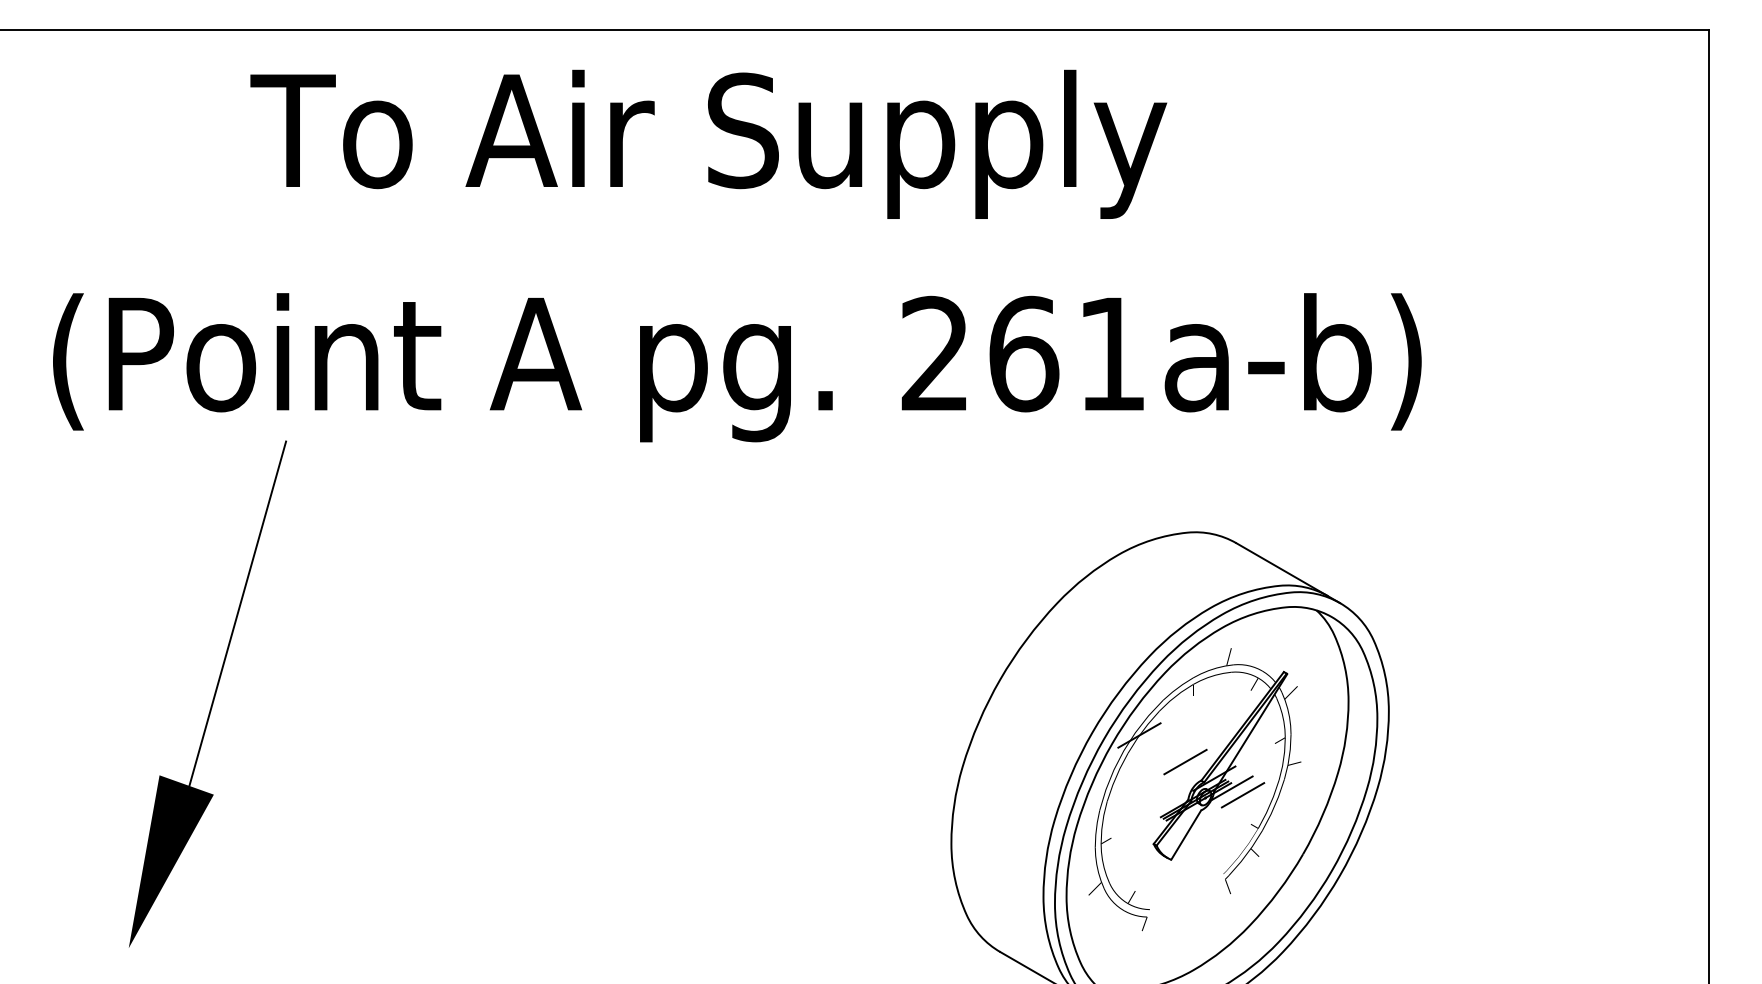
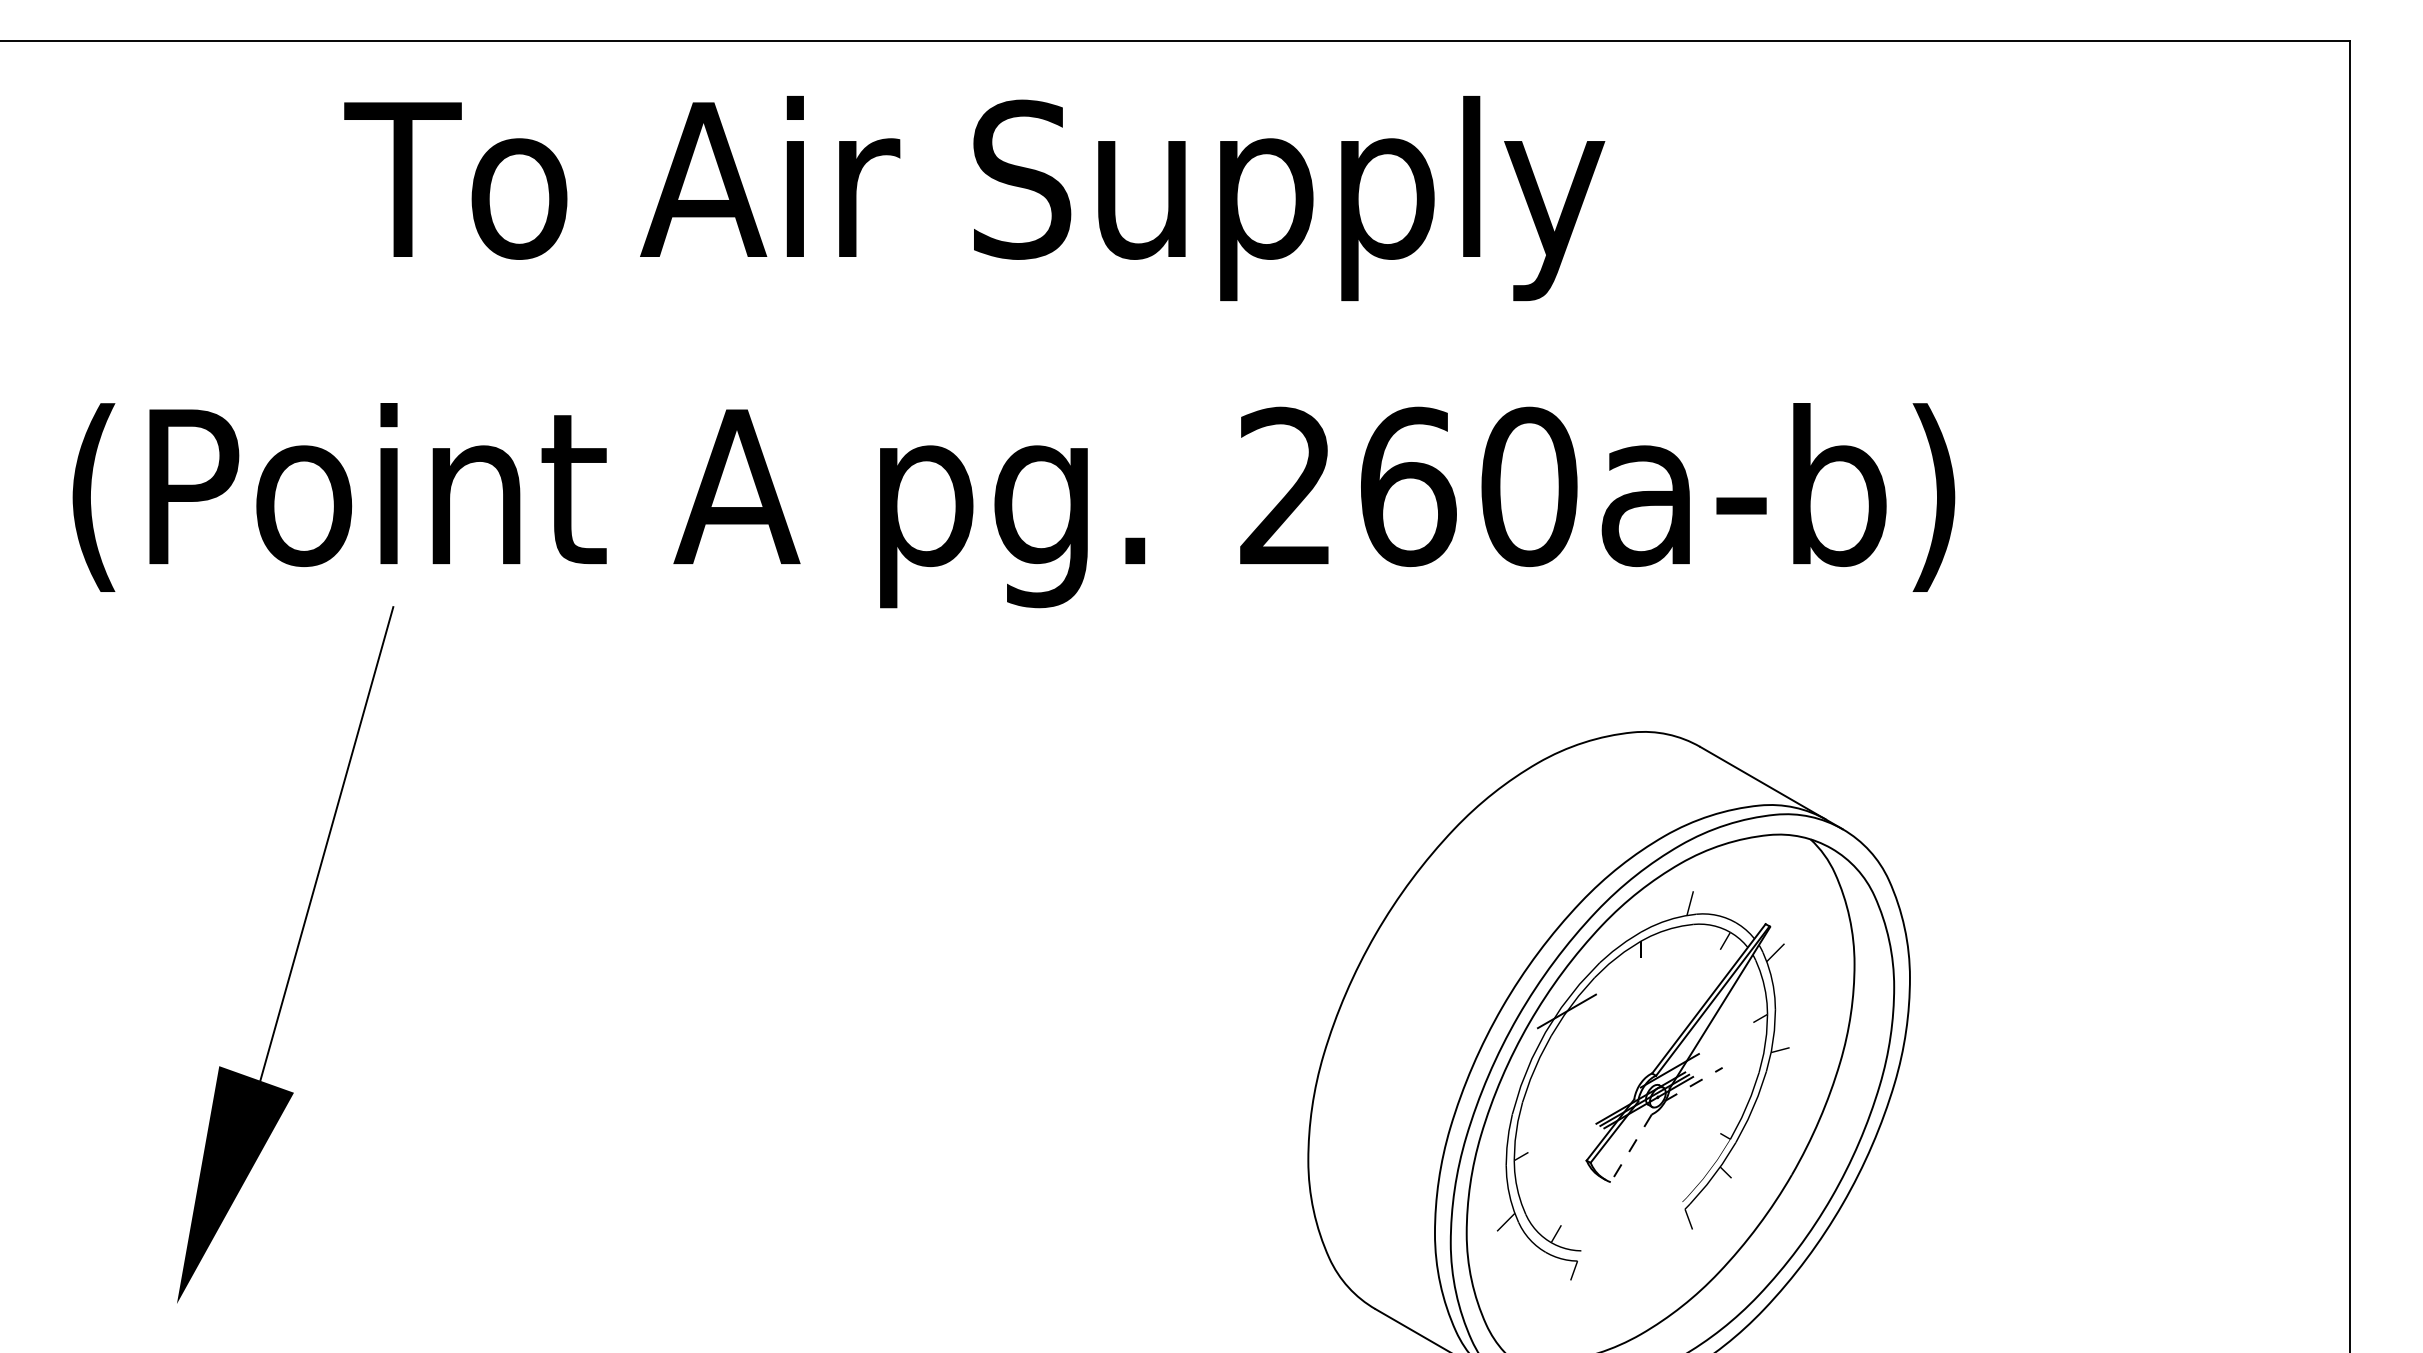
text: (1112, 353) -> (1529, 486), 261a-b) -> 260a-b)
line: (1185, 761) -> (1630, 1047), removed
line: (1231, 788) -> (1693, 1084), solid -> dashed
line: (1243, 795) -> (1709, 1093), removed
line: (1186, 835) -> (1631, 1148), solid -> dashed

